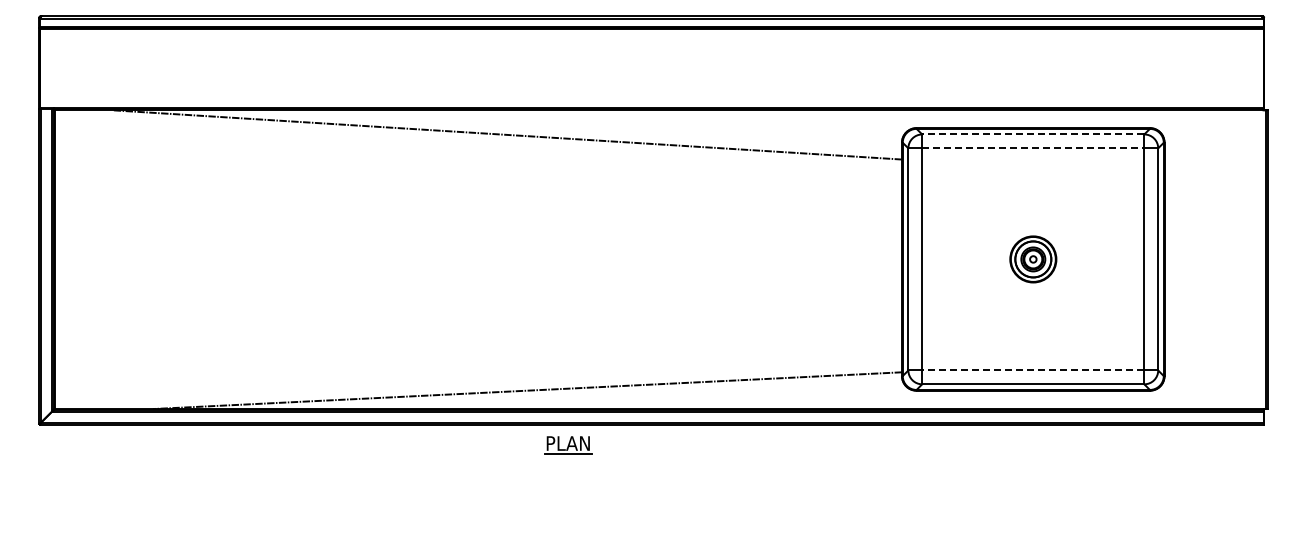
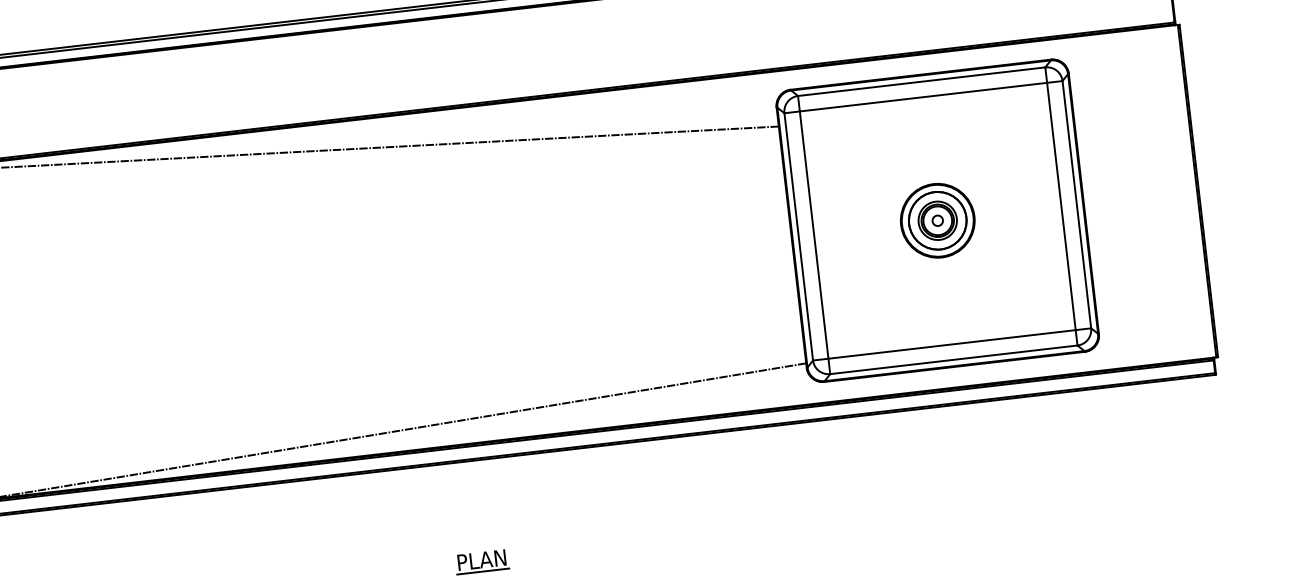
line: (1032, 134) -> (920, 81), dashed -> solid
line: (1033, 148) -> (923, 97), dashed -> solid
part: (1033, 259) -> (938, 220), size x1.43
line: (1032, 370) -> (951, 344), dashed -> solid
part: (568, 445) -> (482, 562), moved

